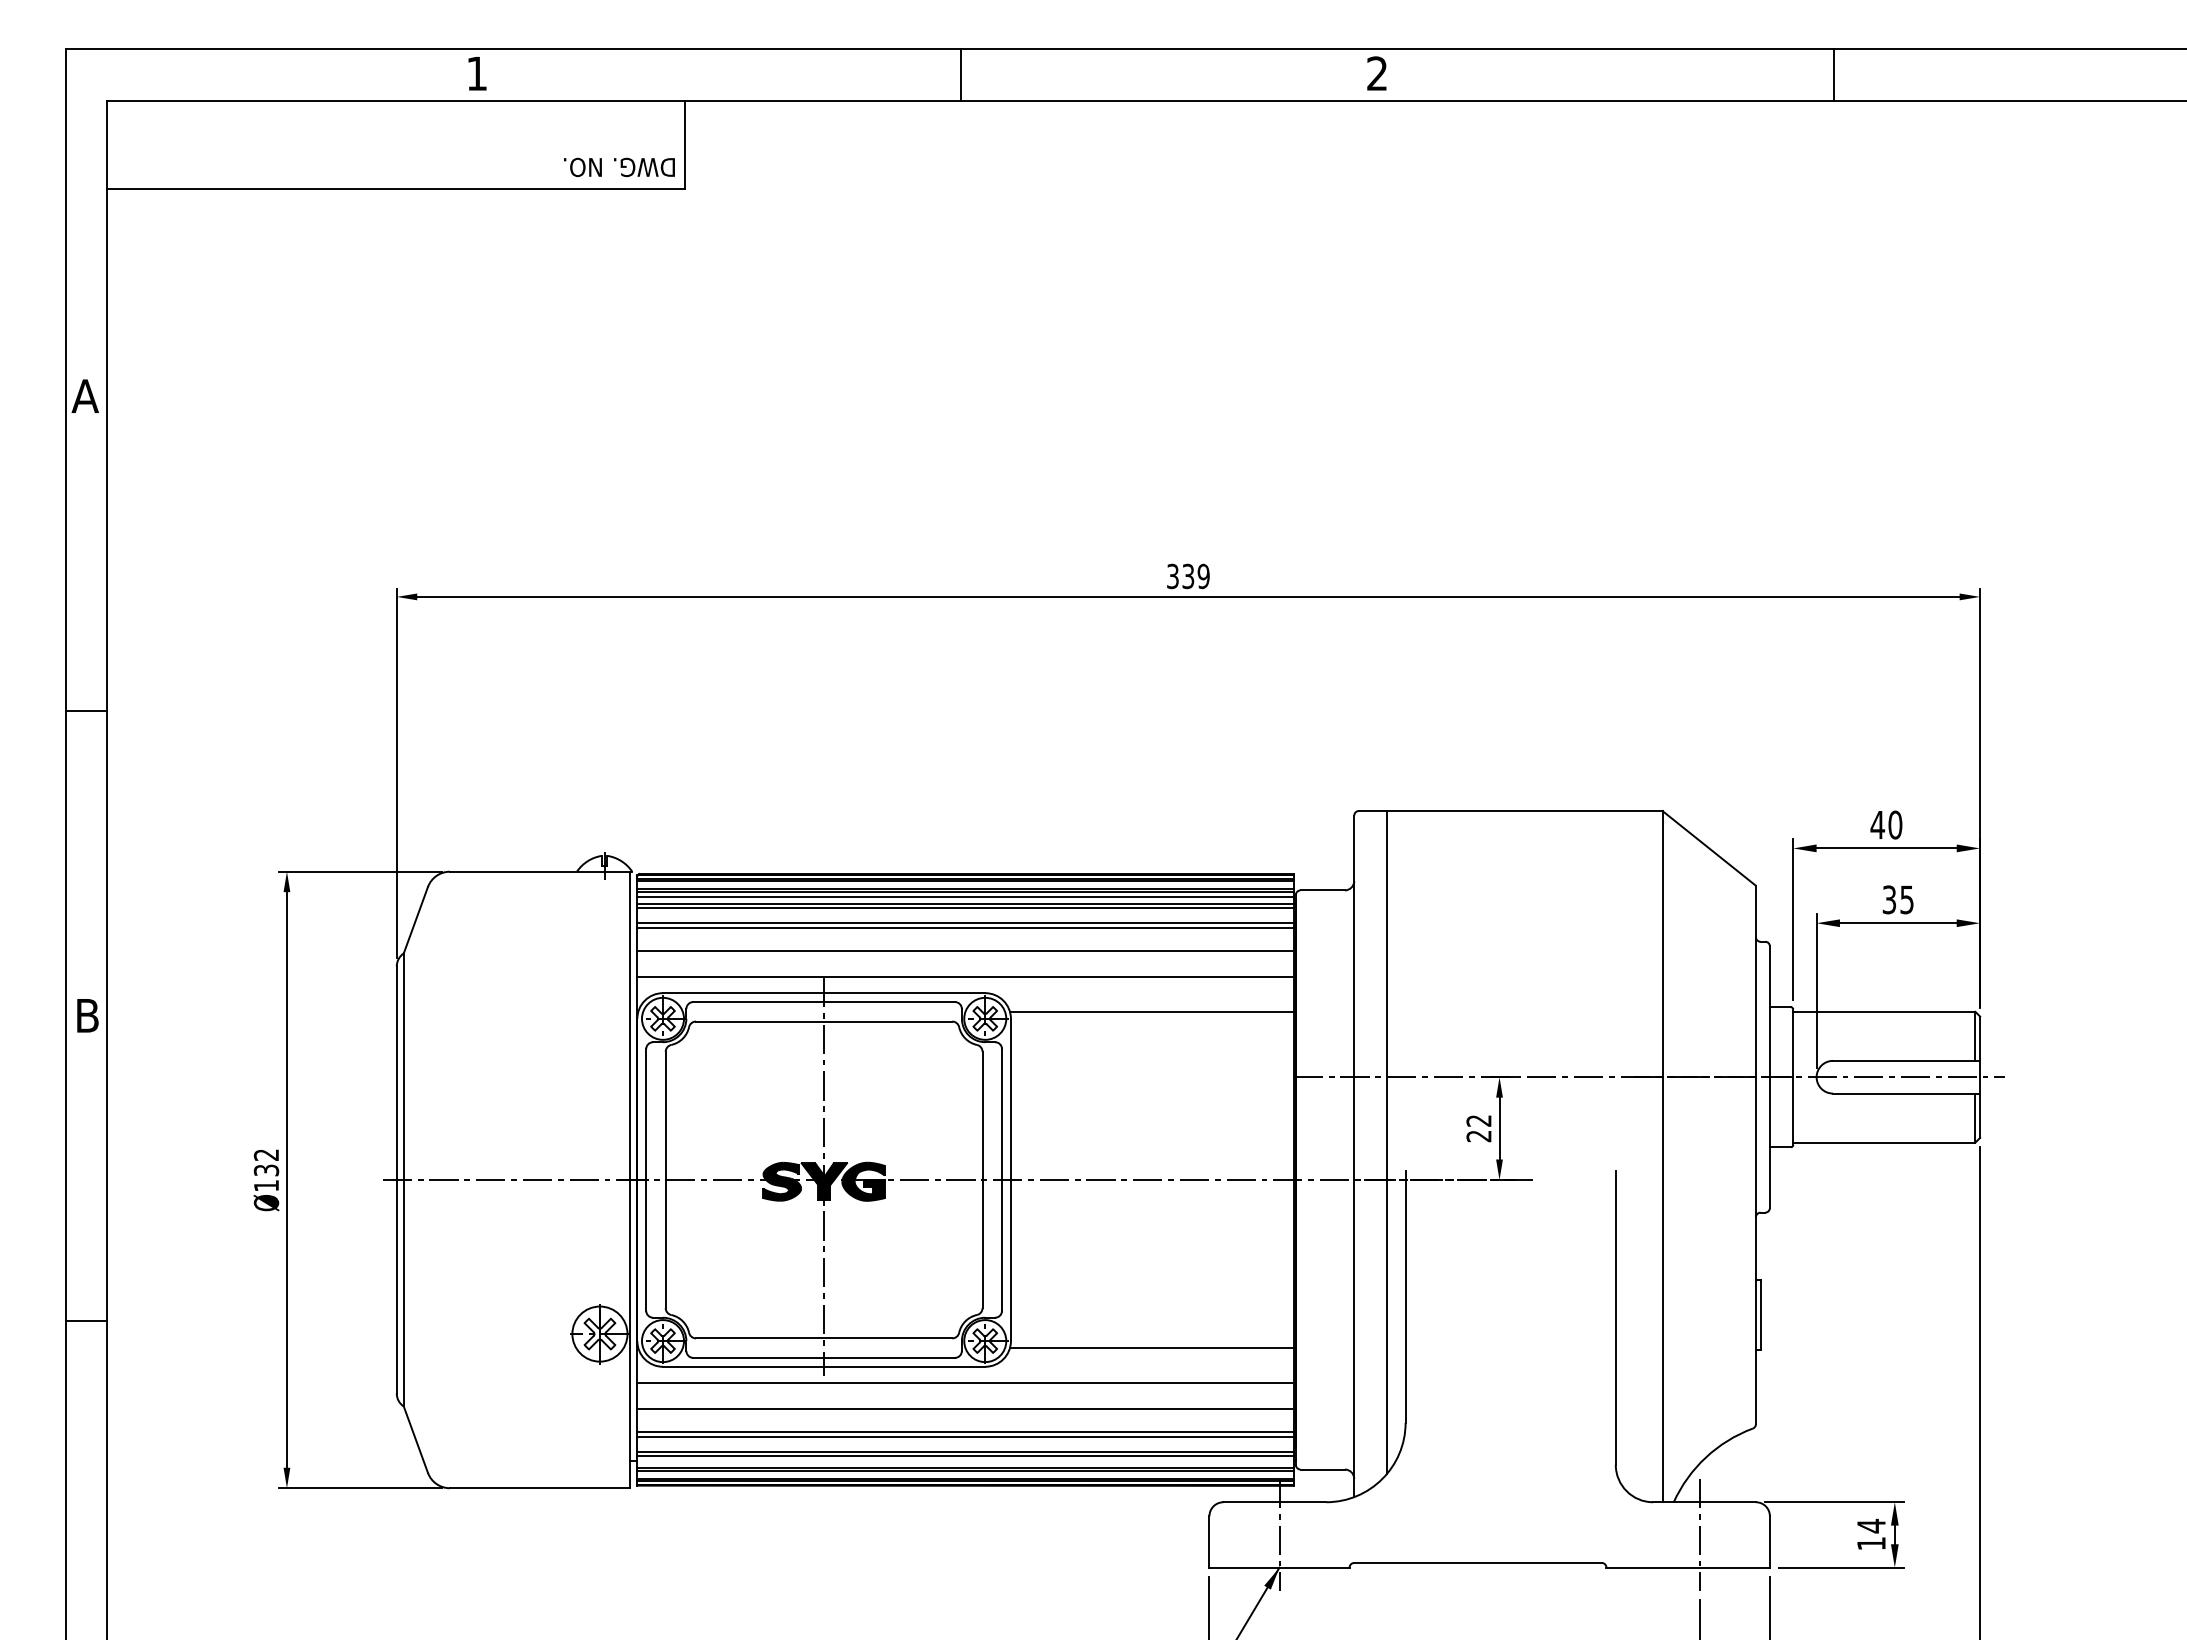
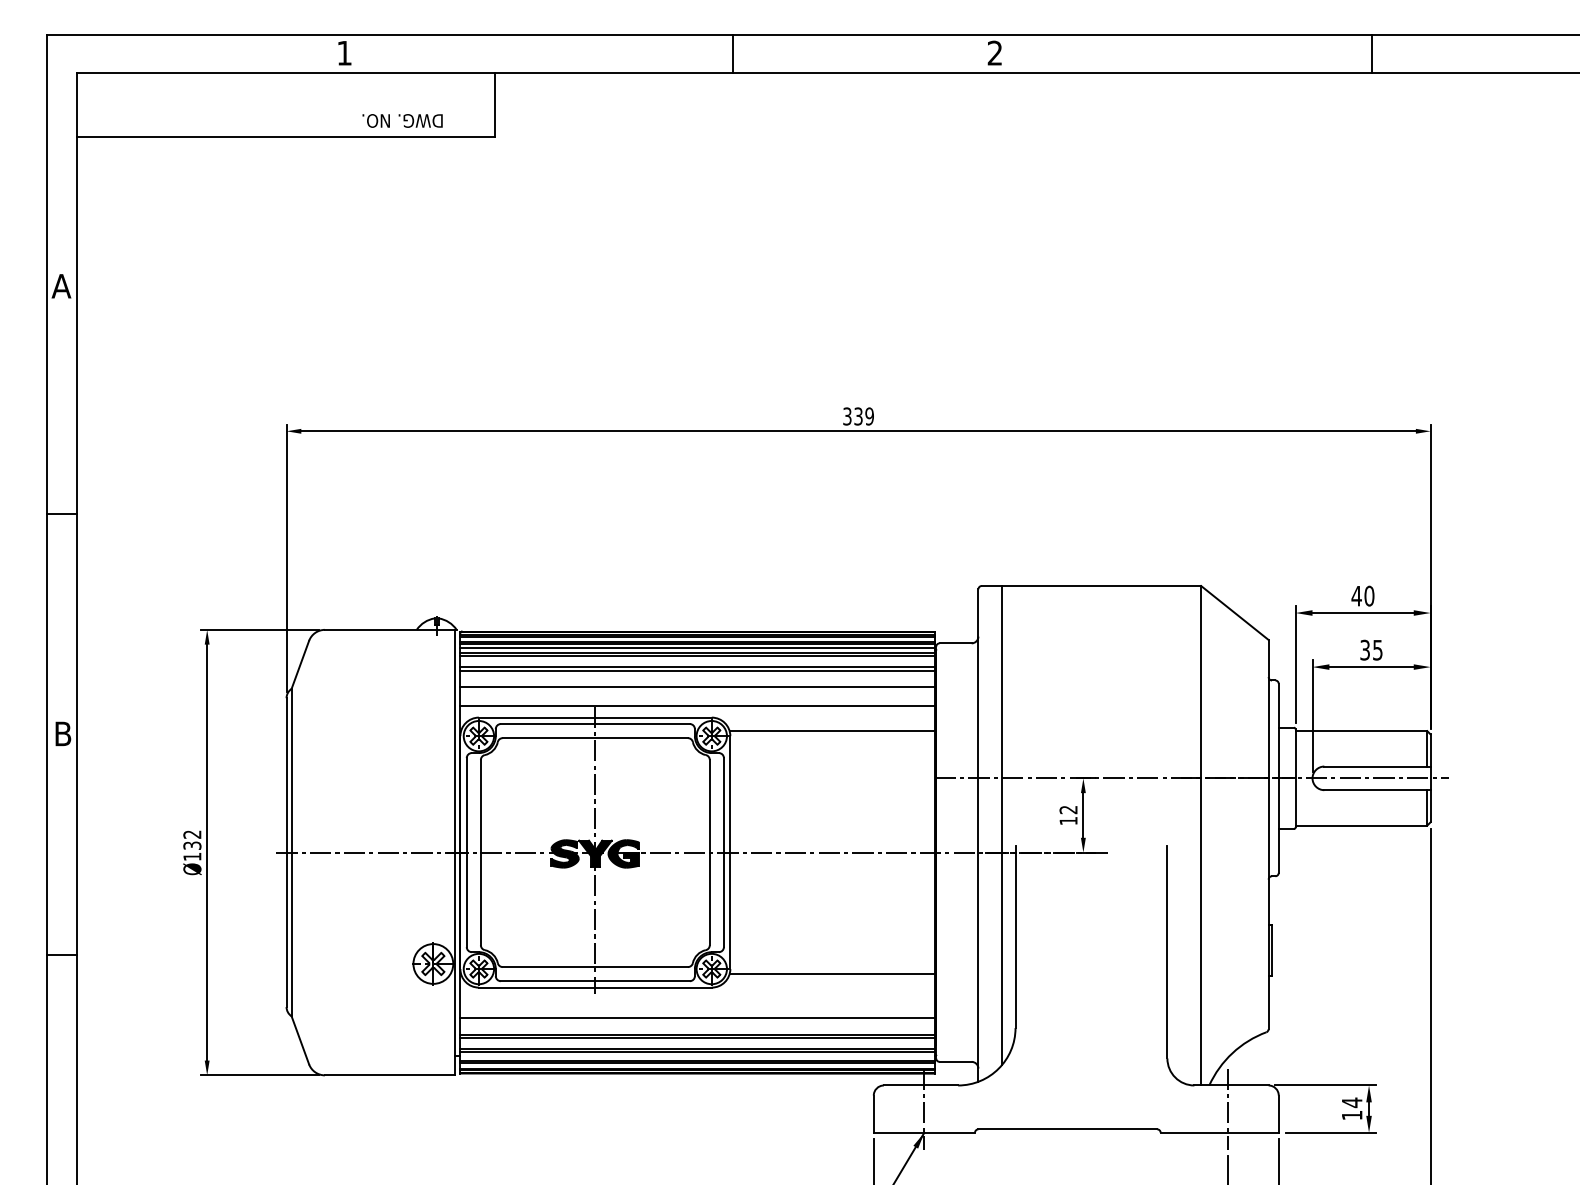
line: (961, 75) -> (733, 54), moved
line: (1833, 75) -> (1371, 54), moved
text: (619, 167) -> (402, 121), moved
text: (1478, 1136) -> (1068, 821), 22 -> 12
line: (965, 1382) -> (697, 998), removed

